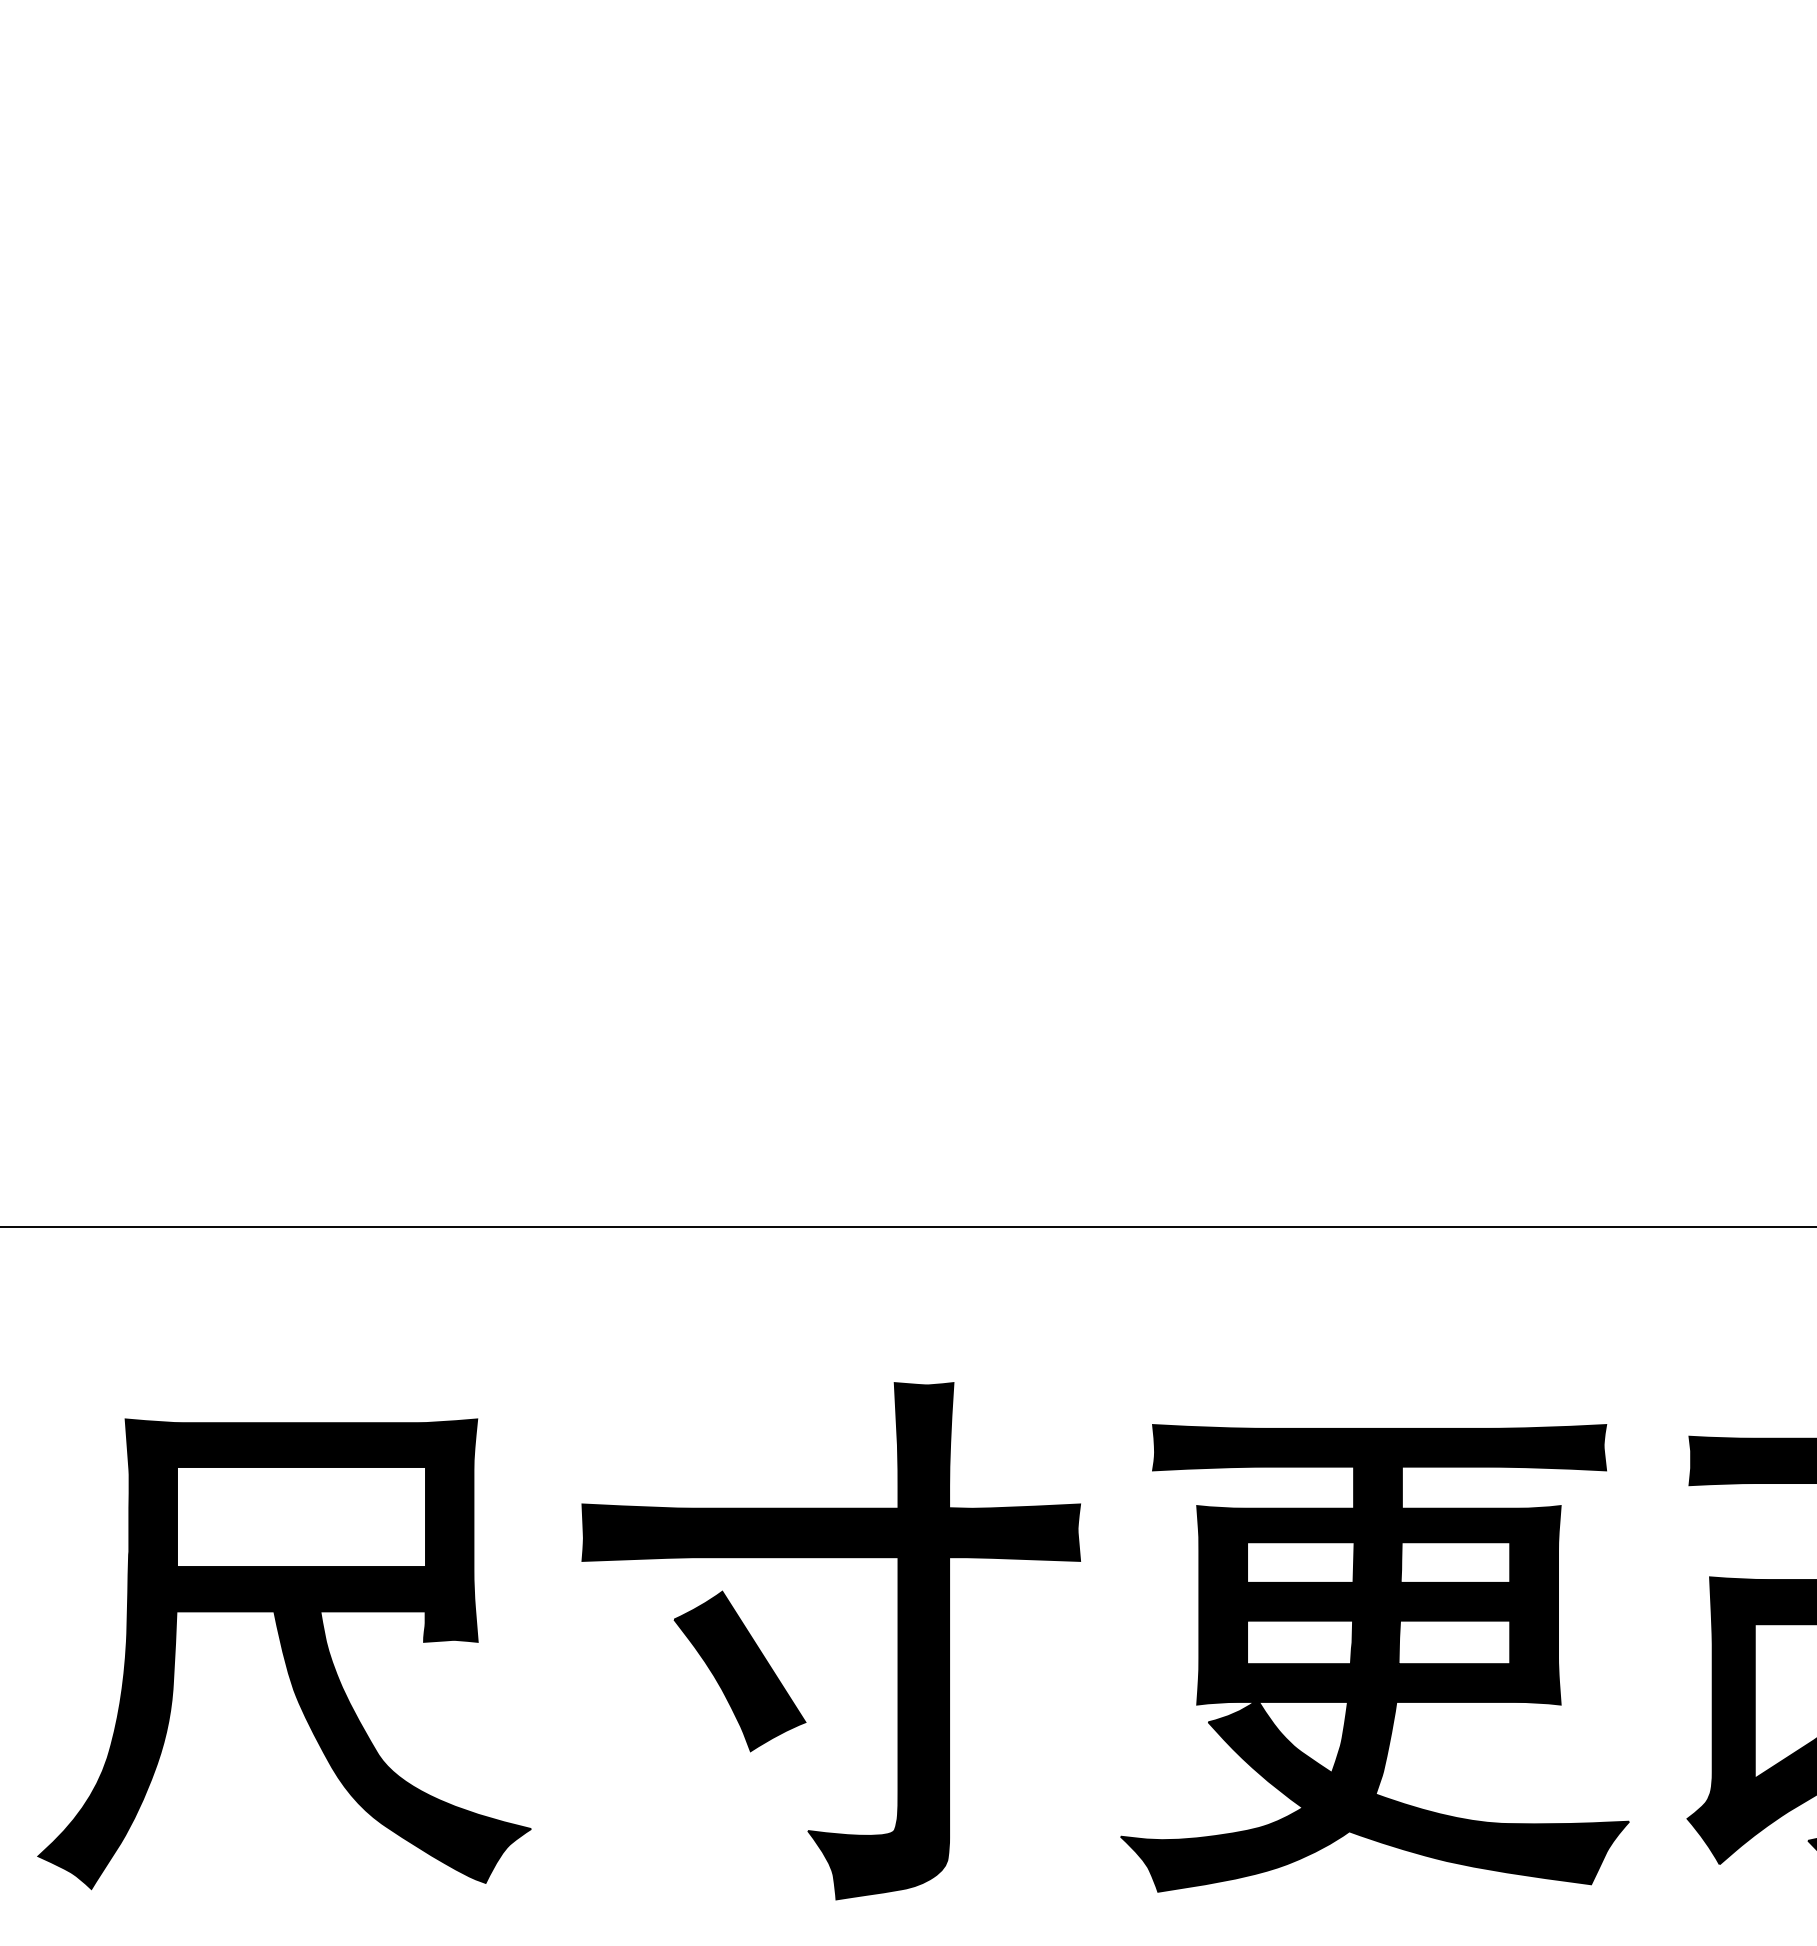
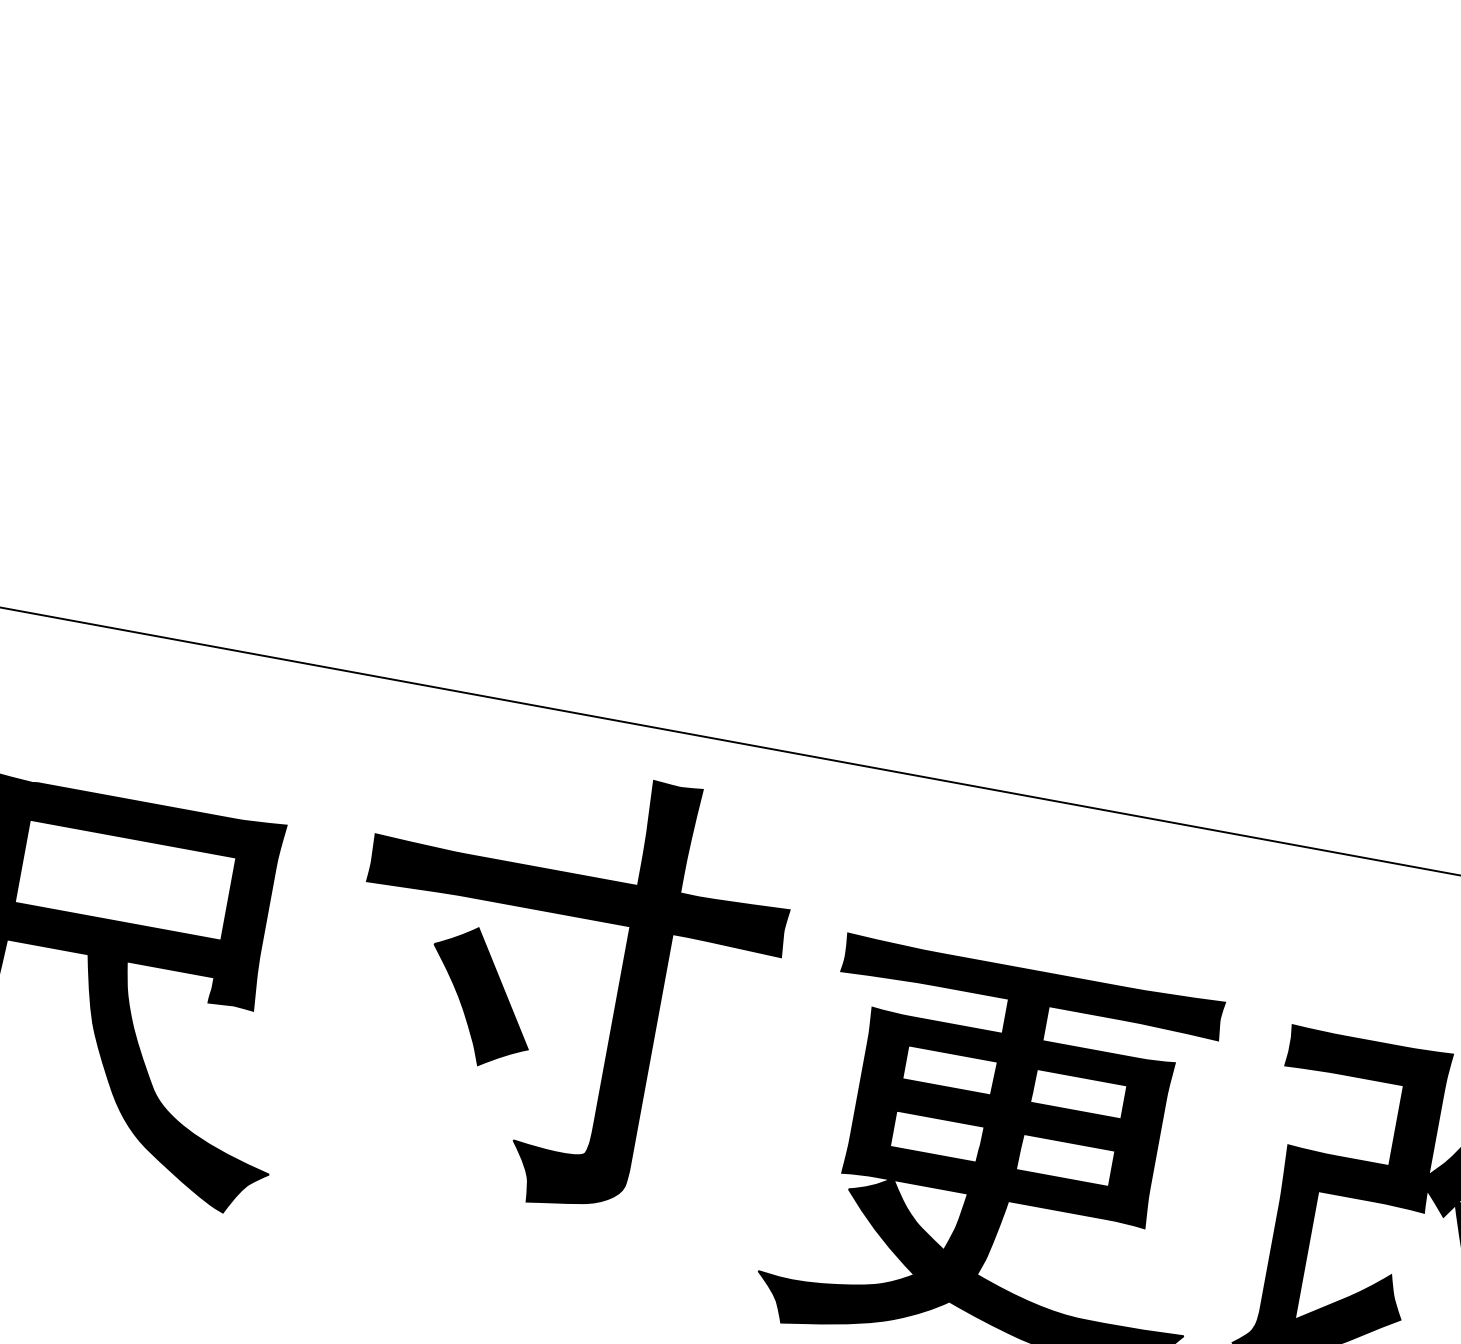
part: (776, 1674) -> (511, 1005), moved

